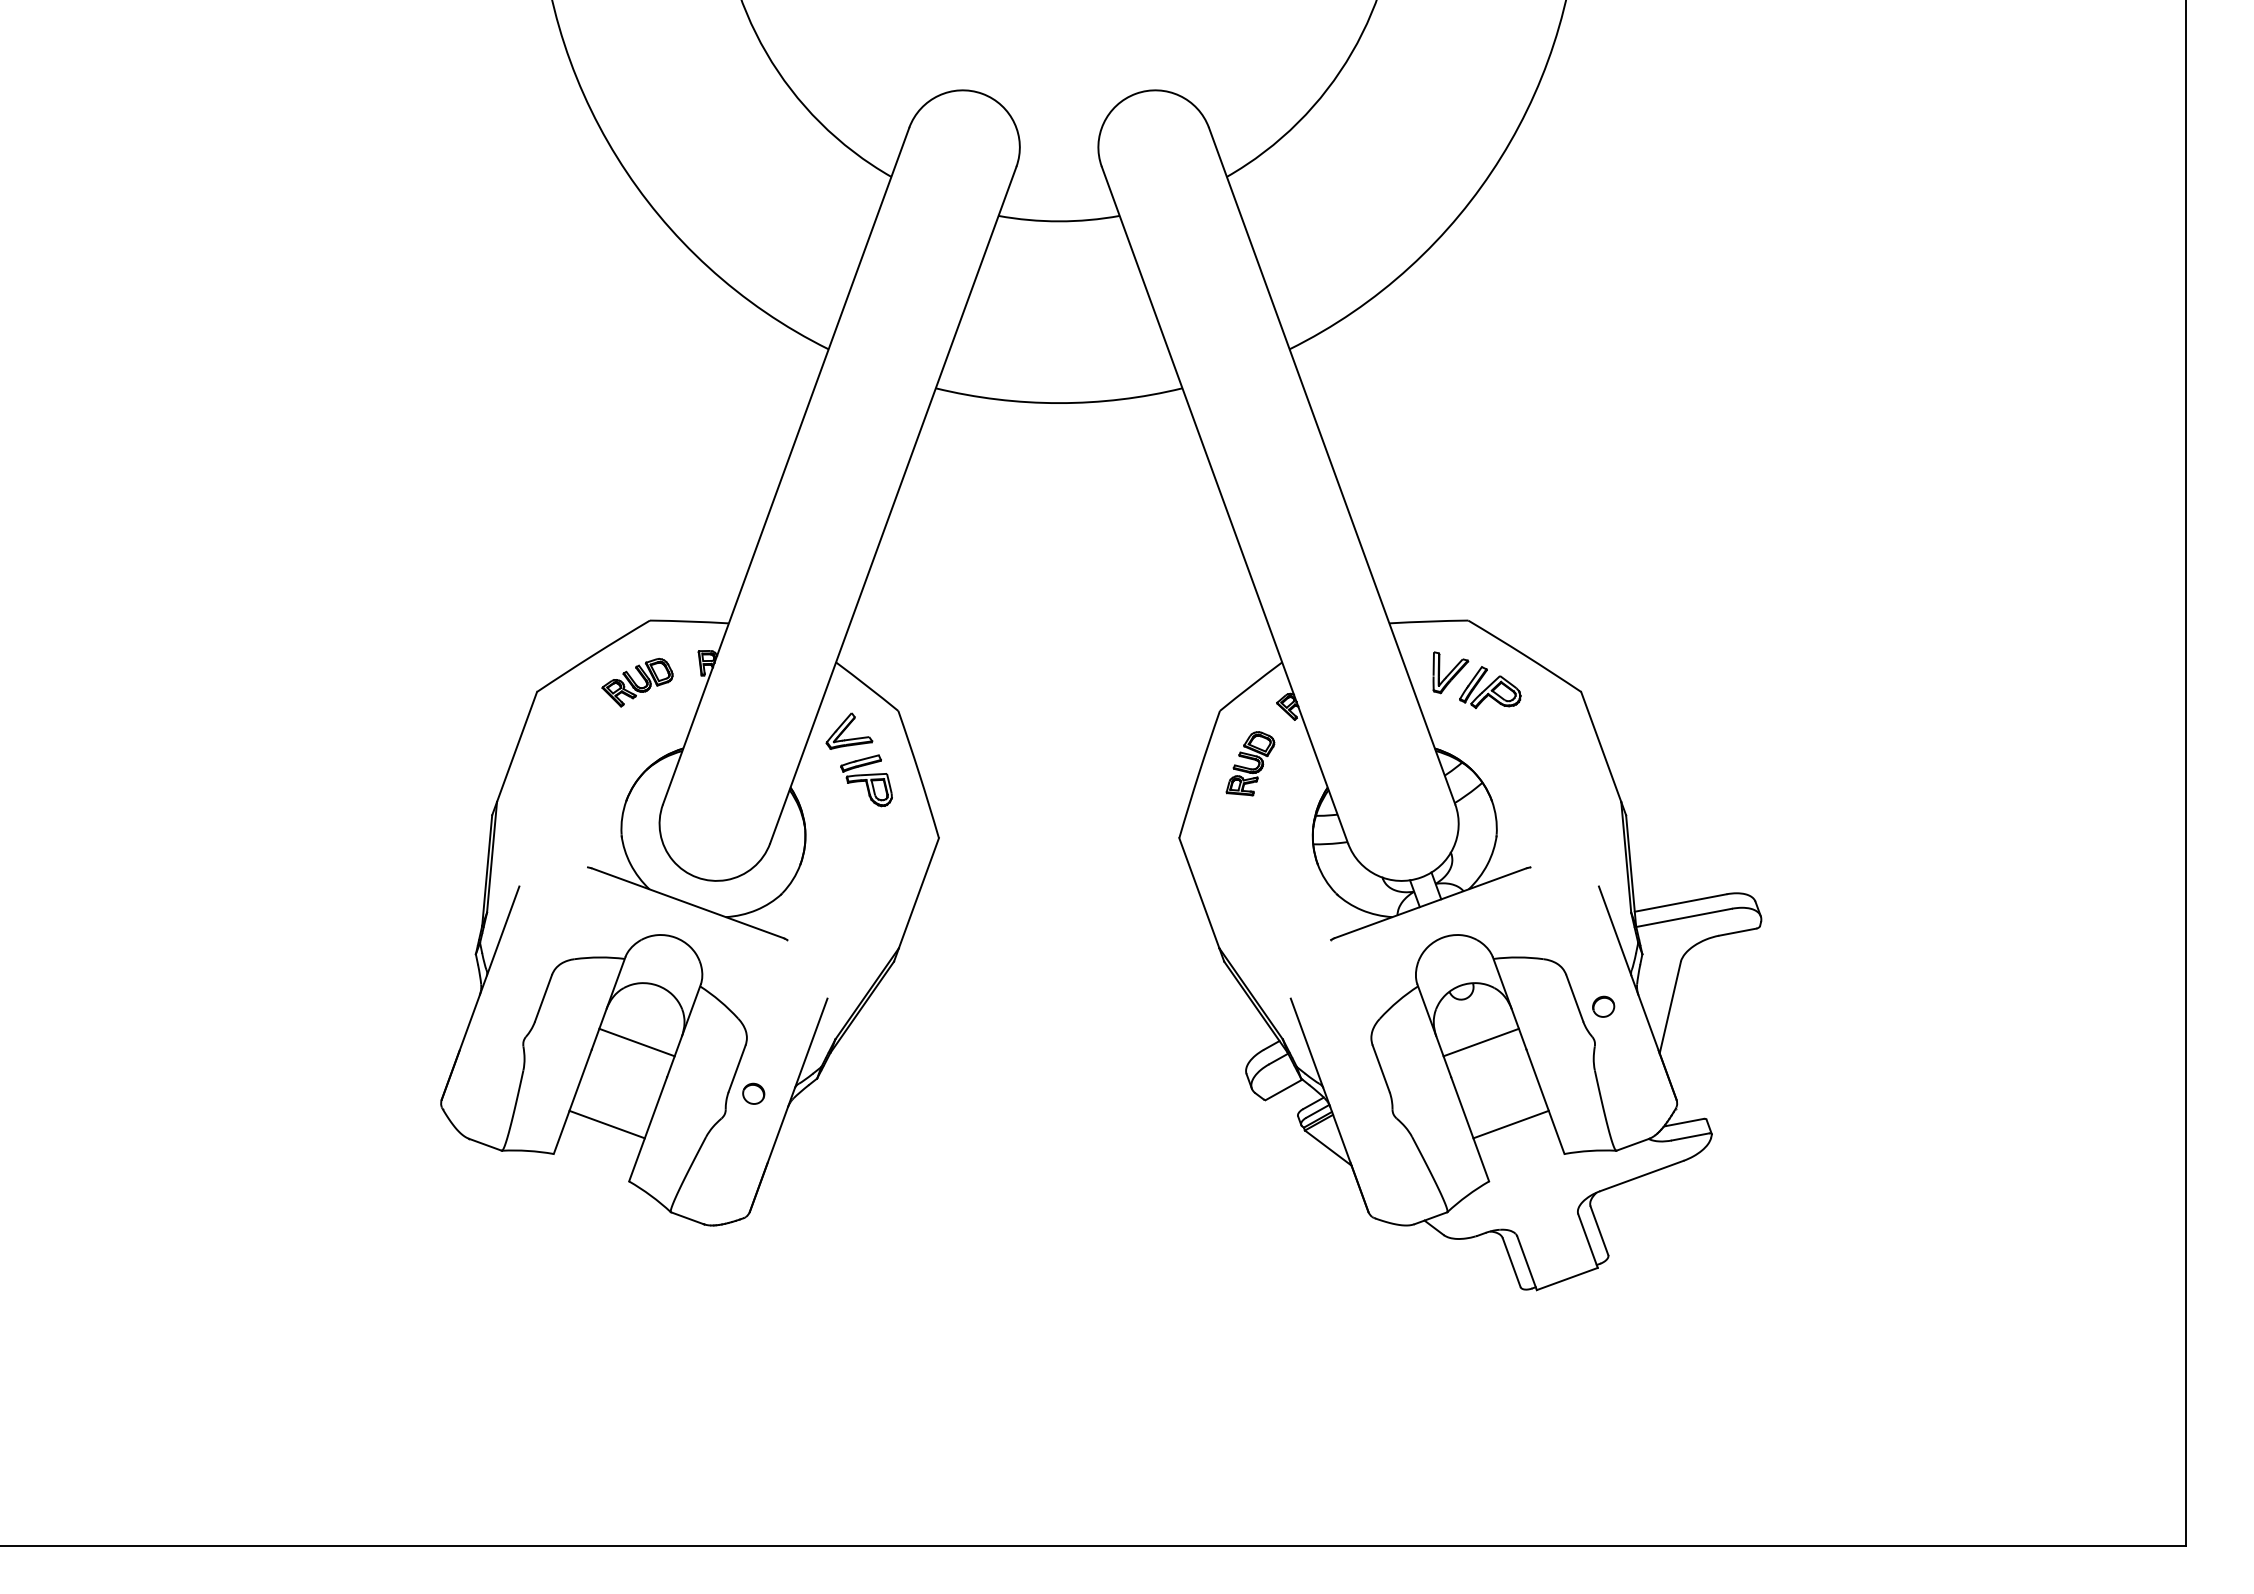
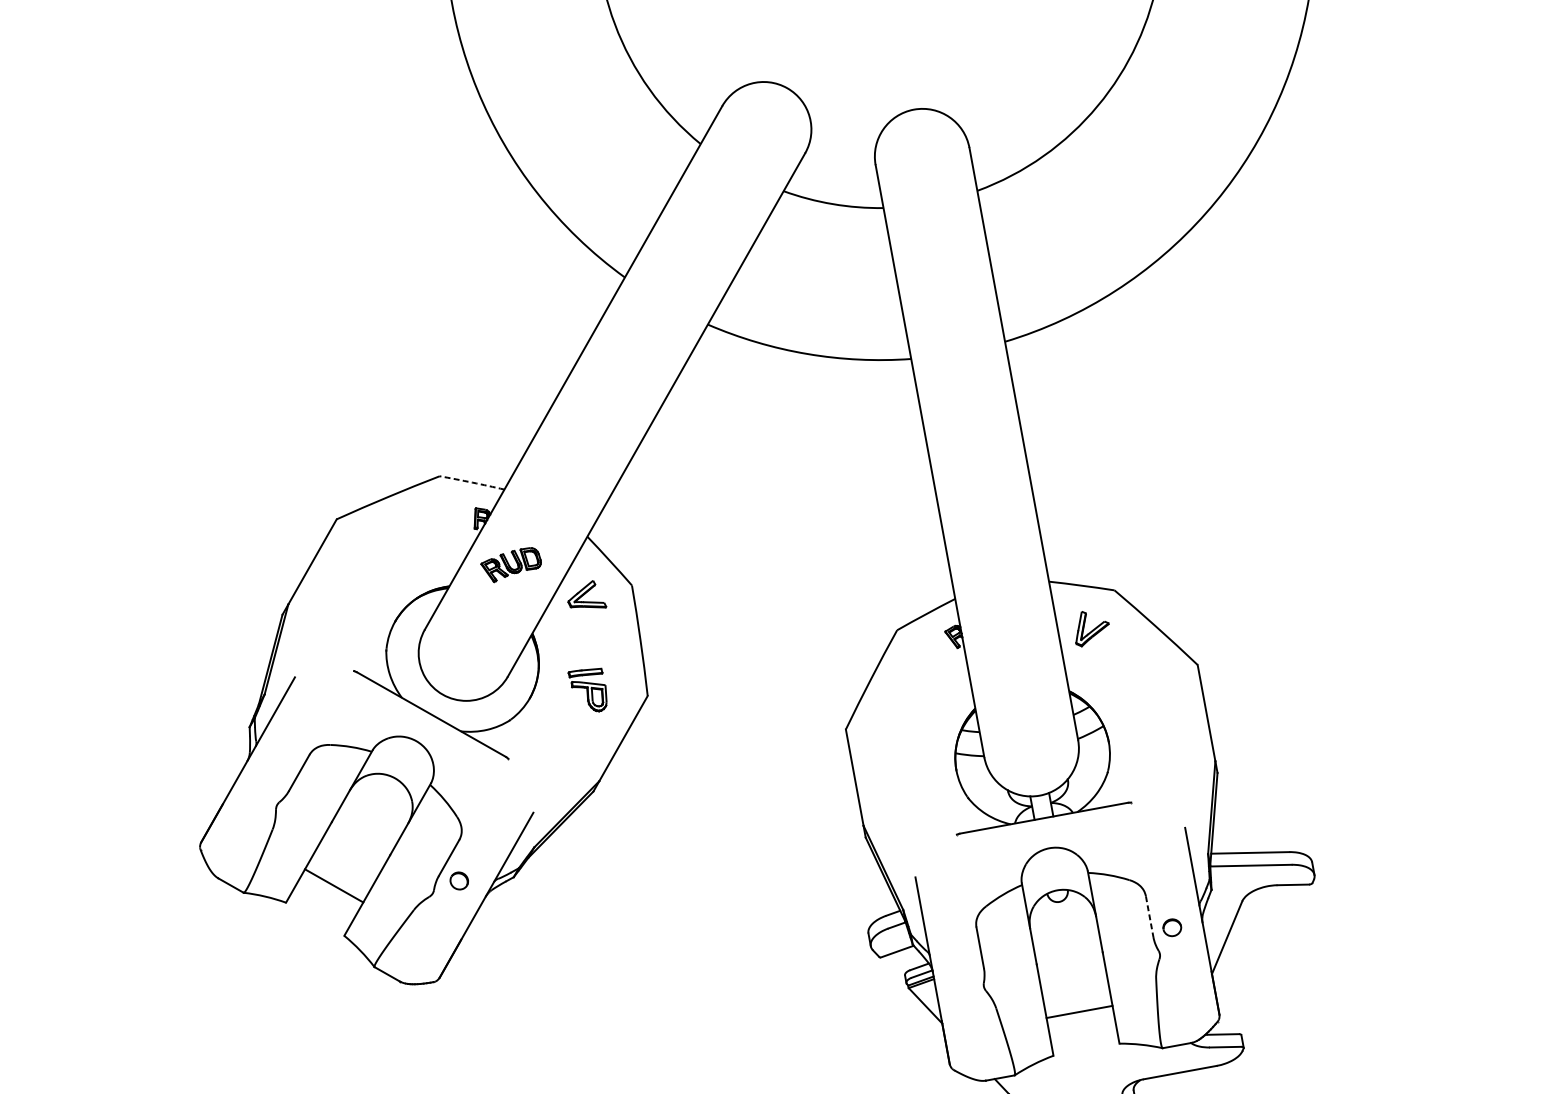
arc: (689, 621) -> (472, 482), solid -> dashed
part: (637, 682) -> (510, 564), moved
part: (1490, 687) -> (1123, 648), removed
part: (1250, 763) -> (915, 677), removed
part: (866, 780) -> (587, 687), moved
line: (1574, 998) -> (1149, 916), solid -> dashed
line: (636, 1042) -> (369, 822), removed
line: (1480, 1042) -> (1065, 939), removed

